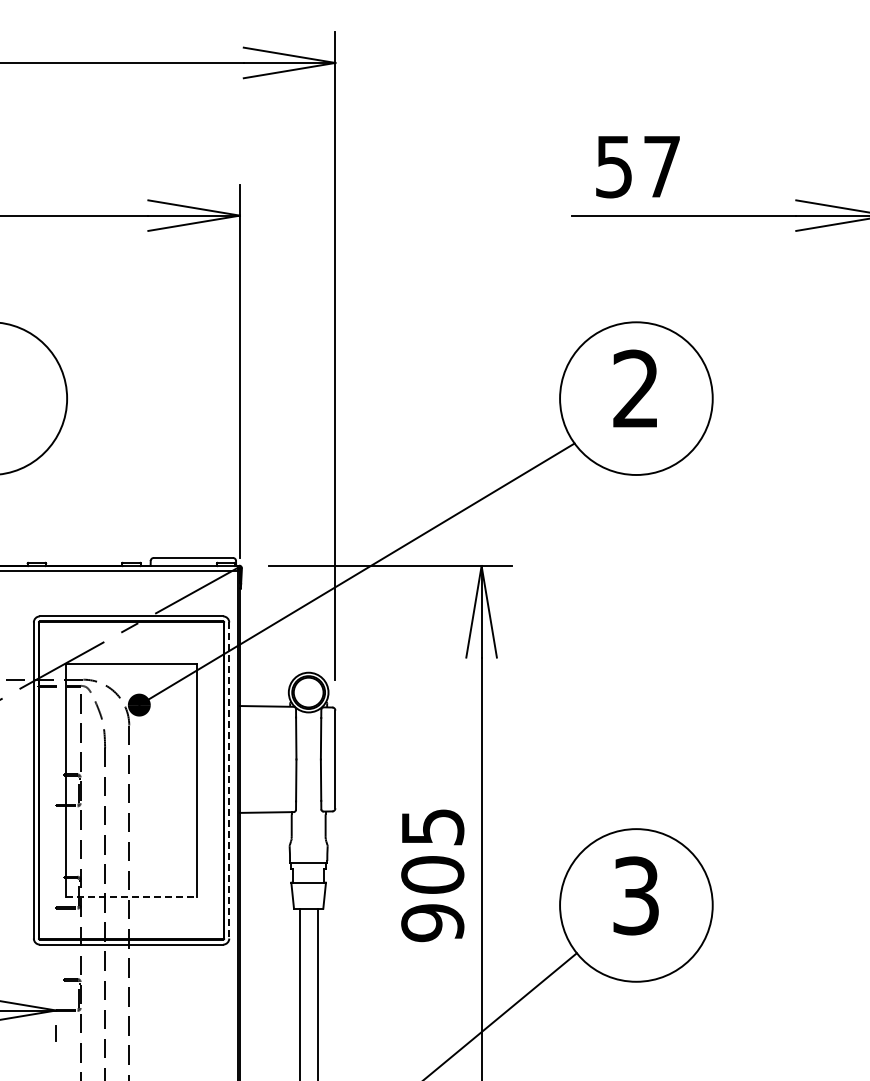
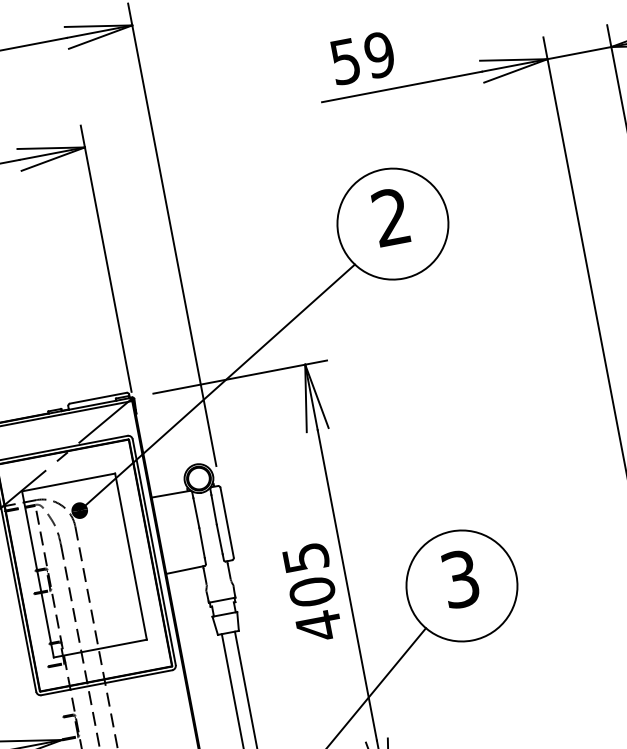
text: (661, 166) -> (379, 54), 57 -> 59
line: (229, 781) -> (154, 552), dashed -> solid
line: (132, 896) -> (100, 648), dashed -> solid
text: (432, 923) -> (318, 626), 905 -> 405

